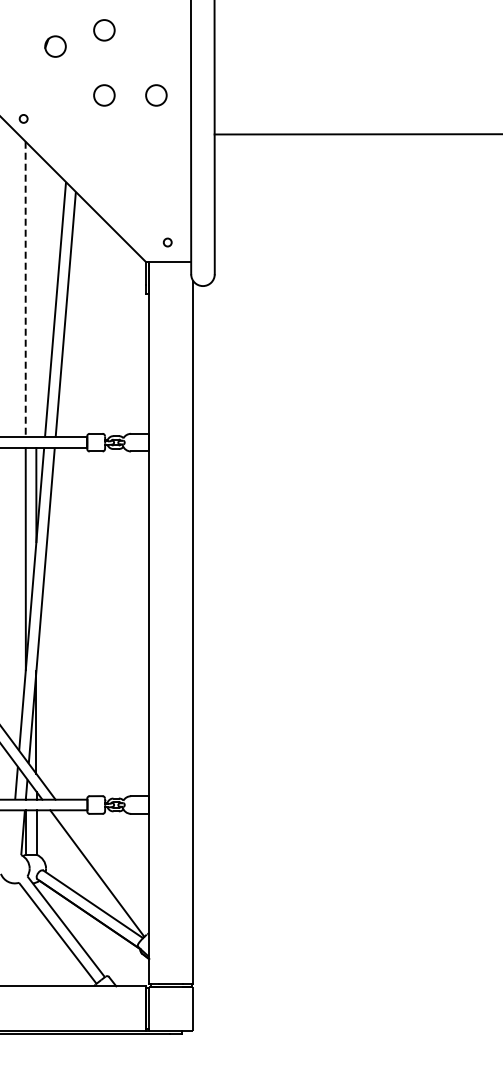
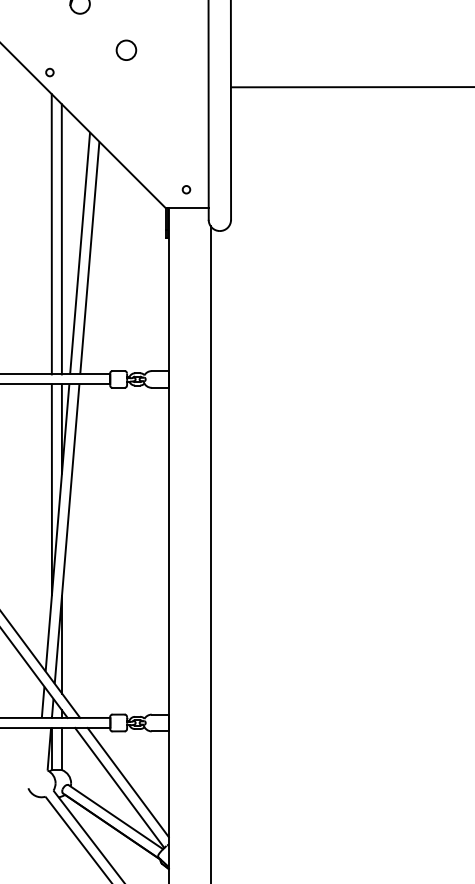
part: (156, 95) -> (175, 50), removed
line: (25, 289) -> (51, 234), dashed -> solid
line: (36, 294) -> (62, 239), added
line: (106, 867) -> (128, 782), added

